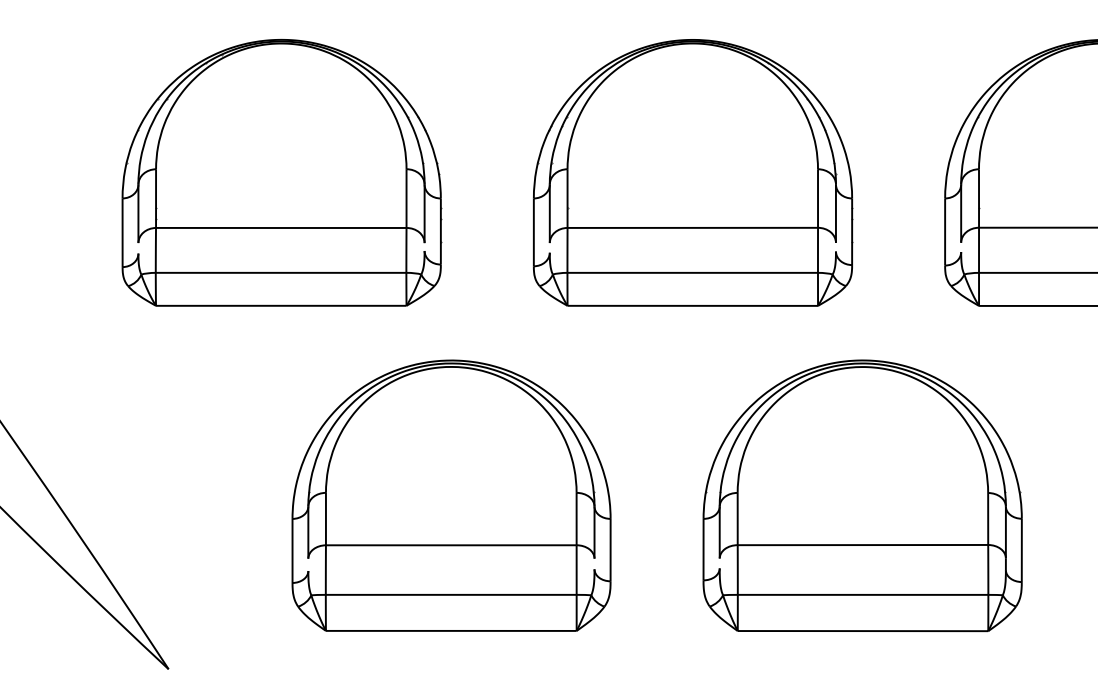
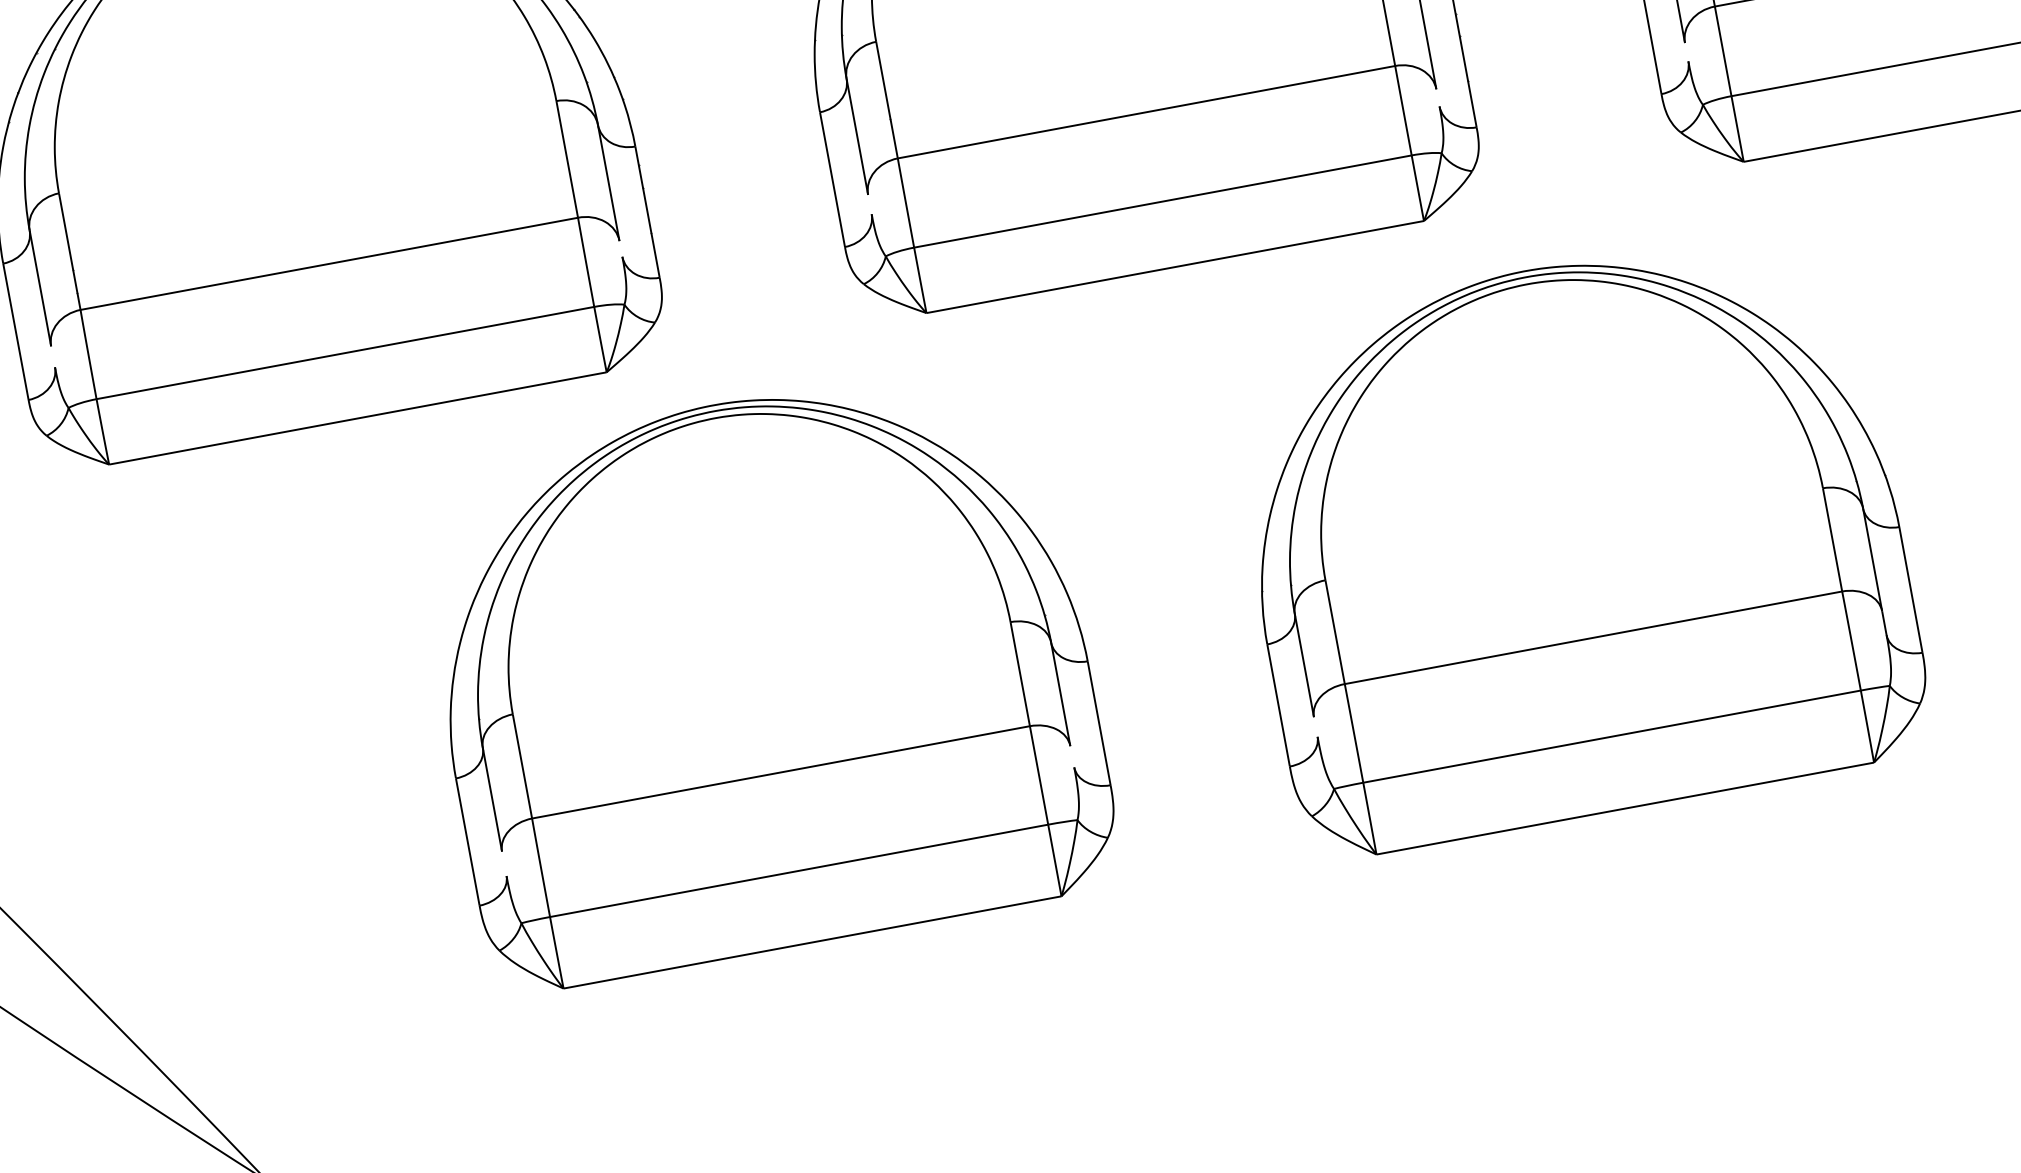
part: (451, 495) -> (763, 673), moved
part: (862, 495) -> (1574, 539), moved

